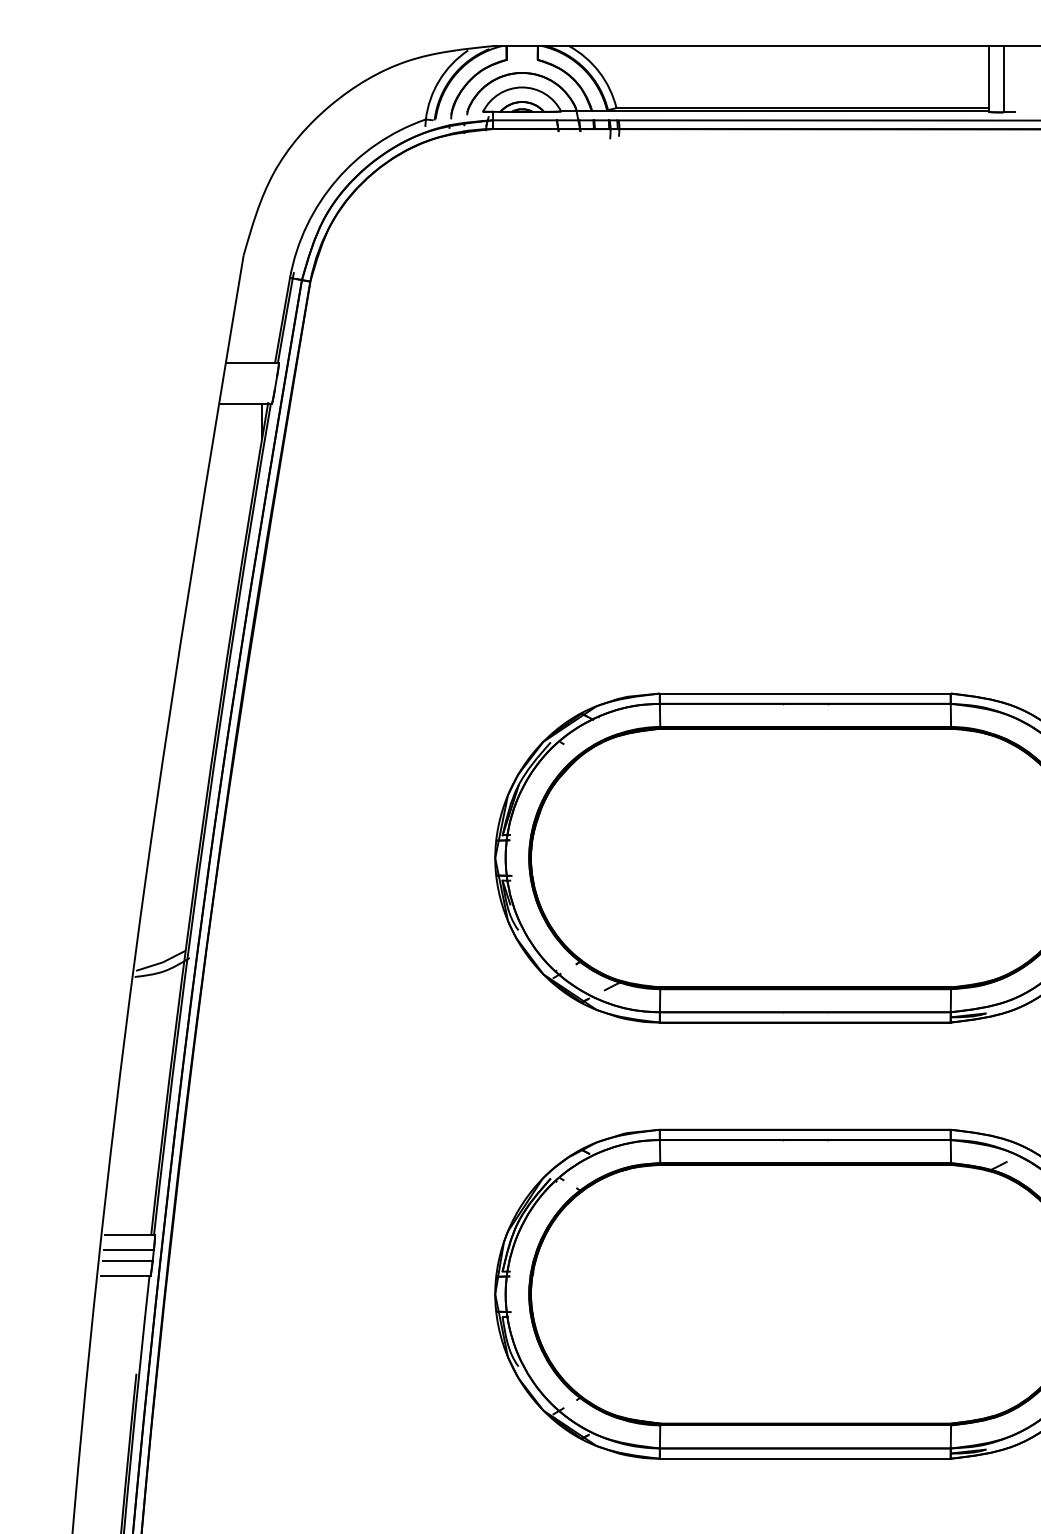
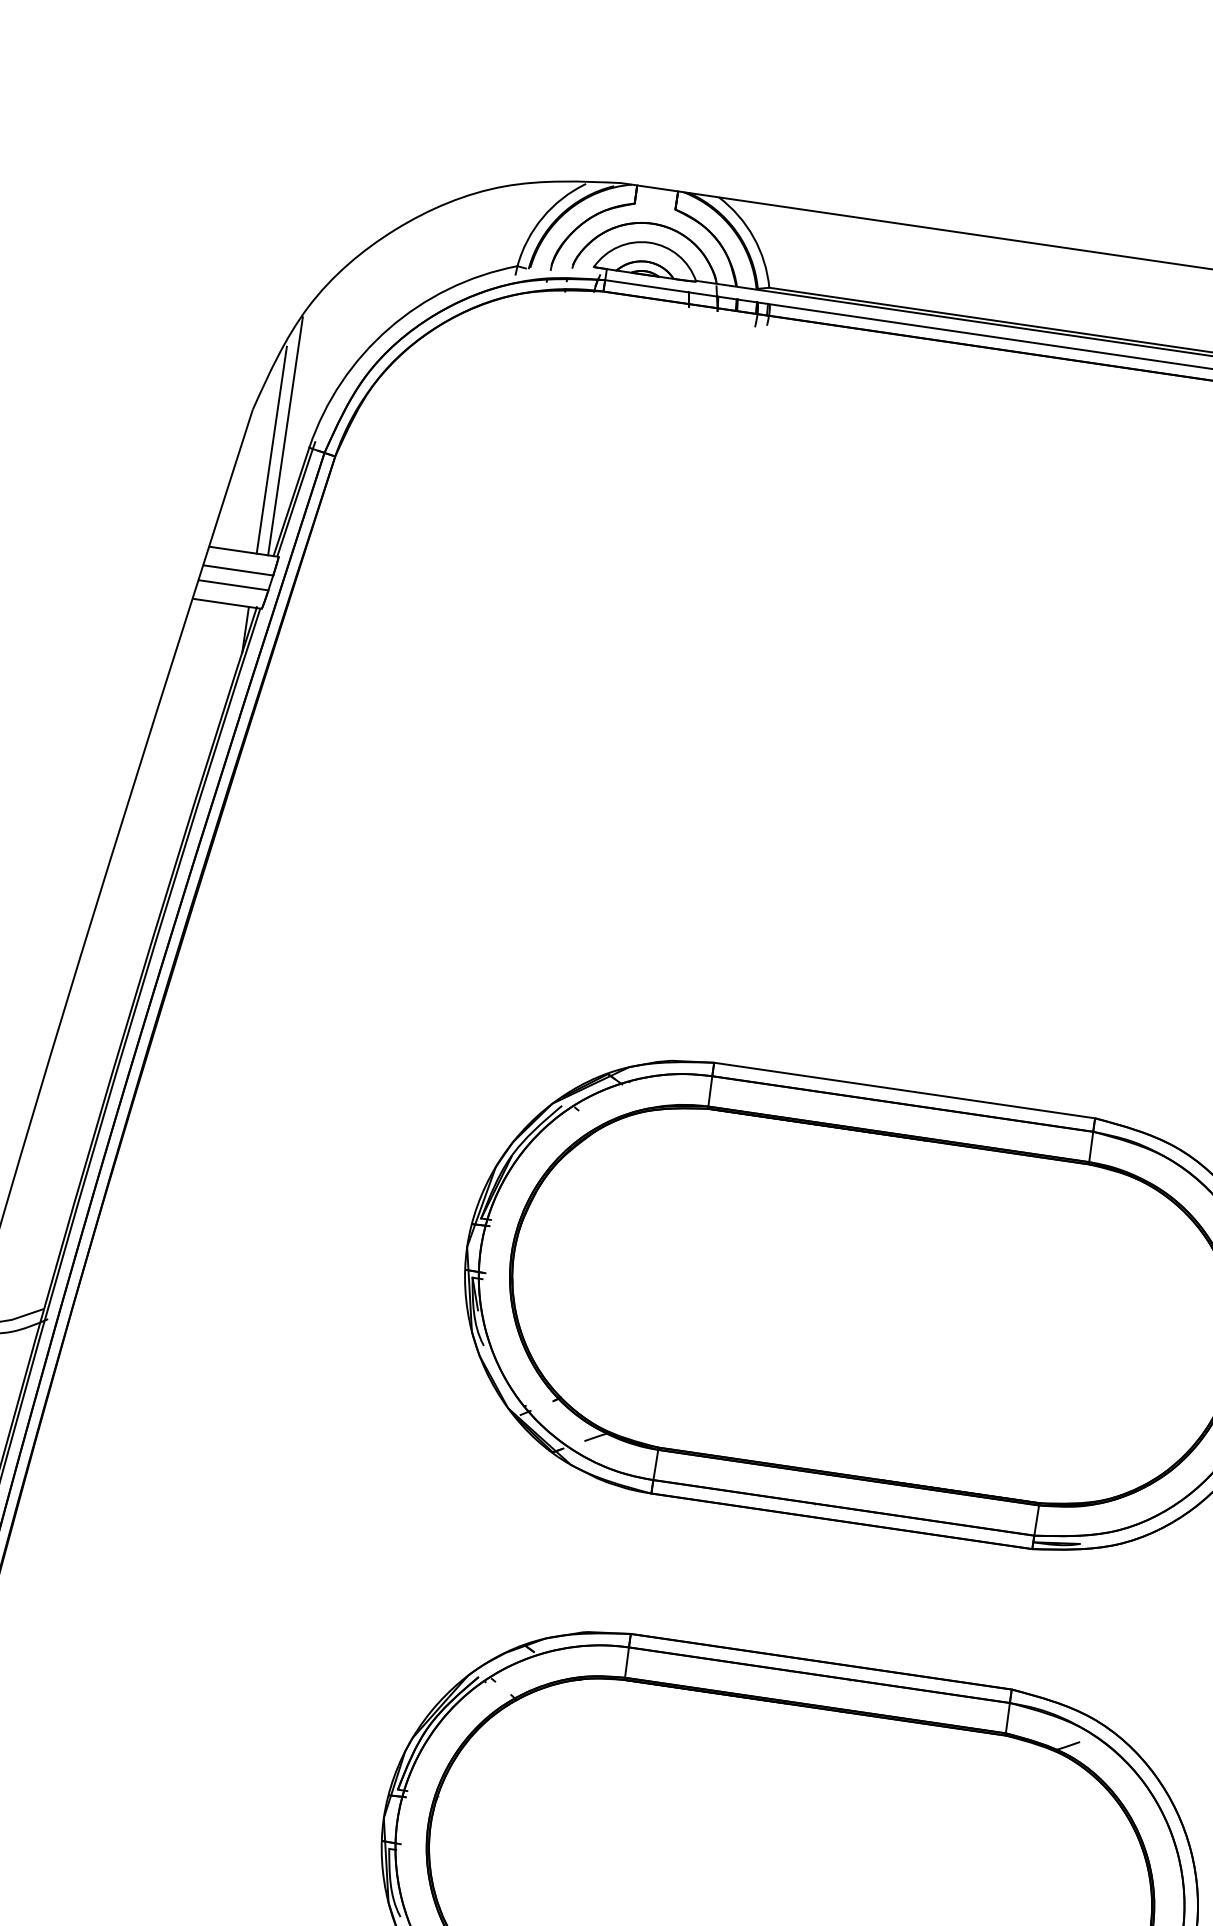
line: (270, 271) -> (284, 435), added
line: (262, 283) -> (272, 449), added
line: (250, 377) -> (238, 570), added
line: (248, 389) -> (233, 585), added

